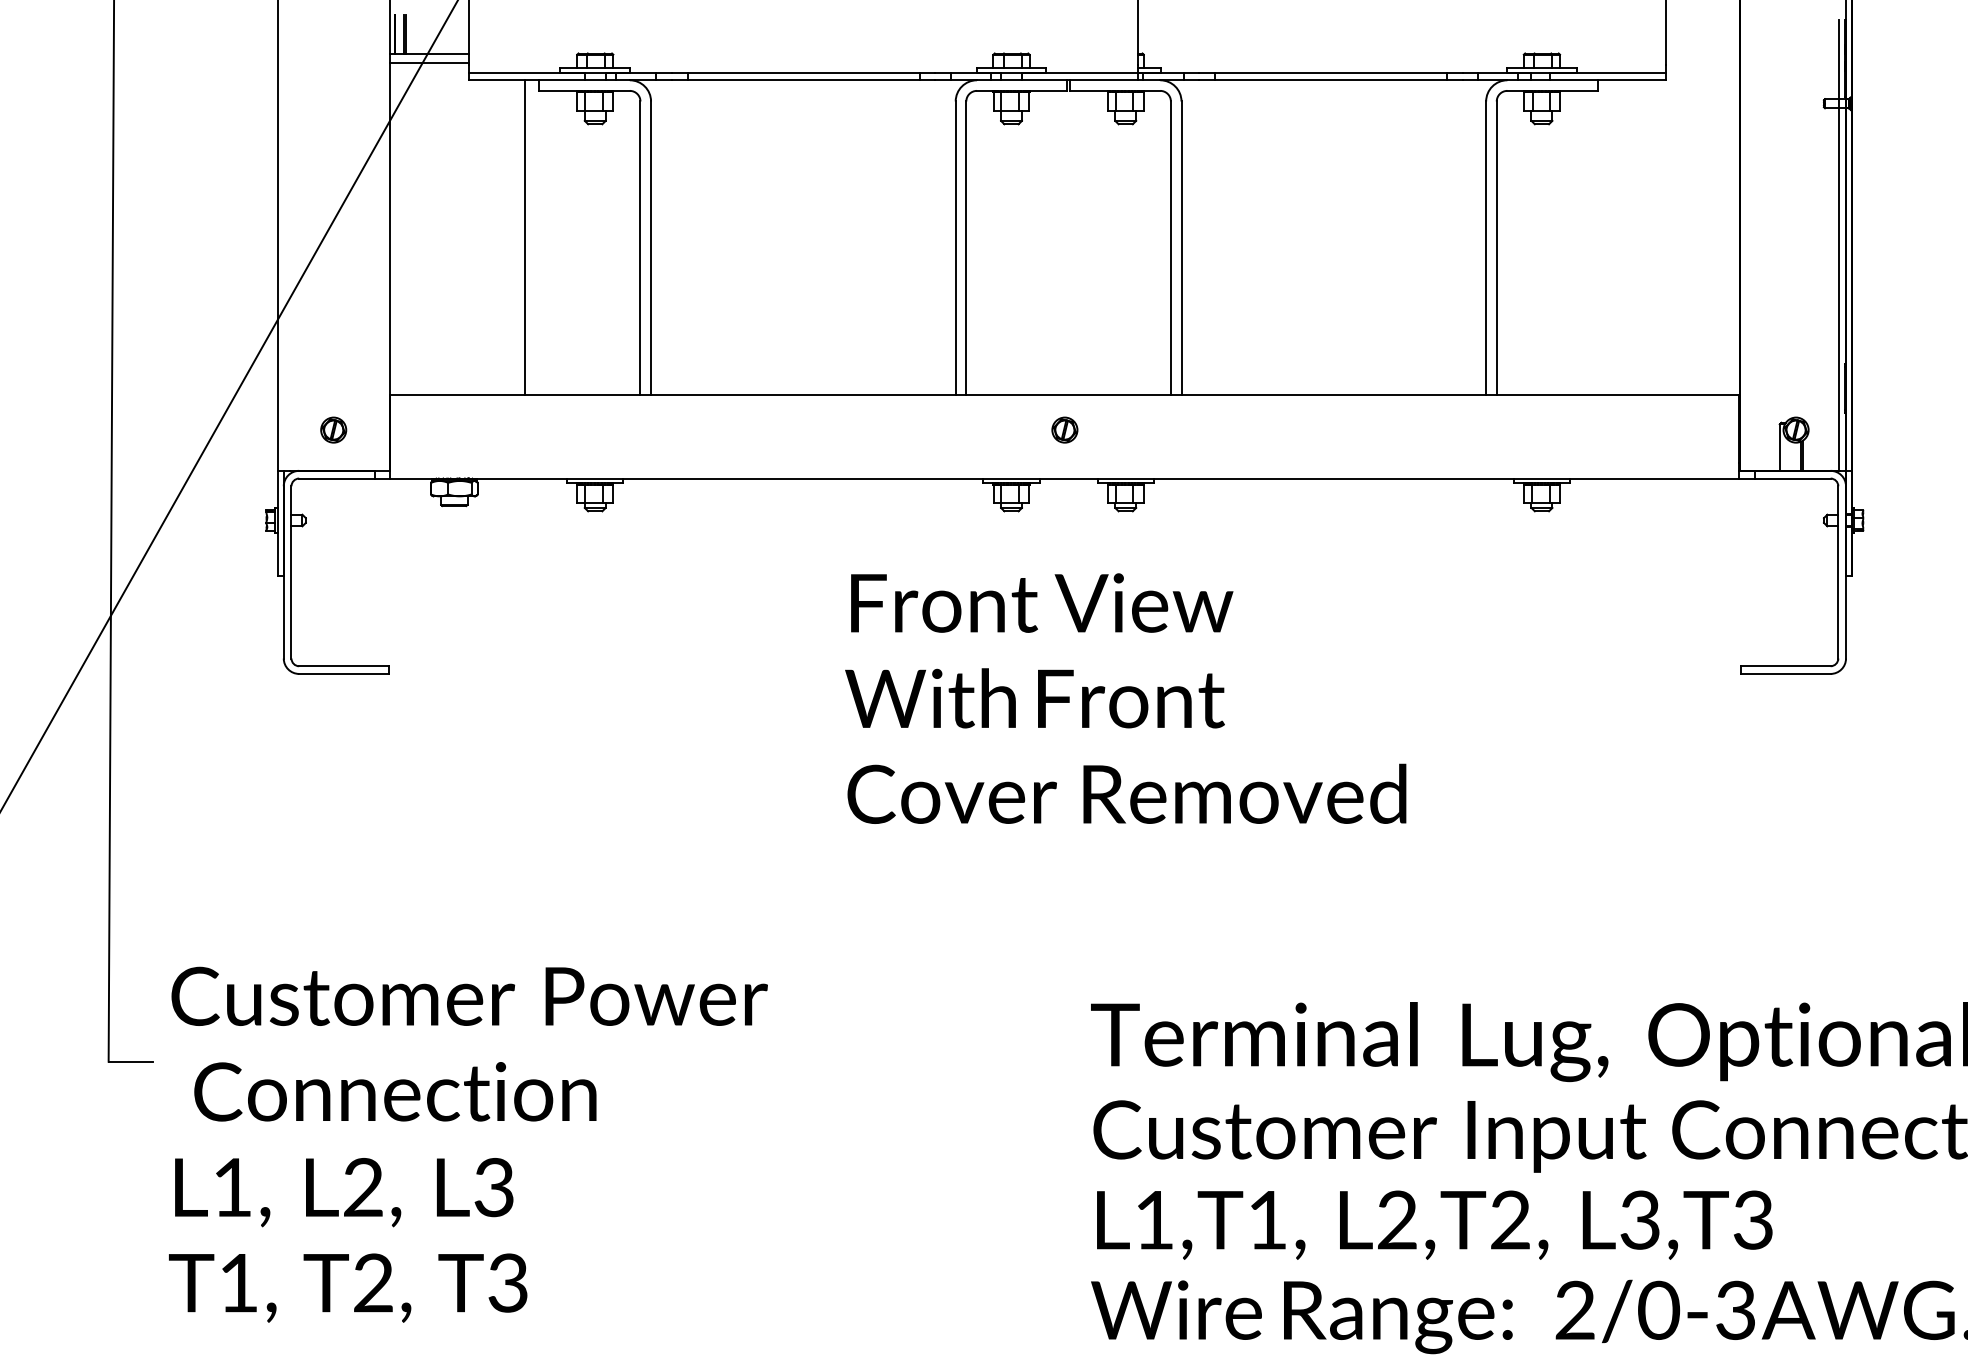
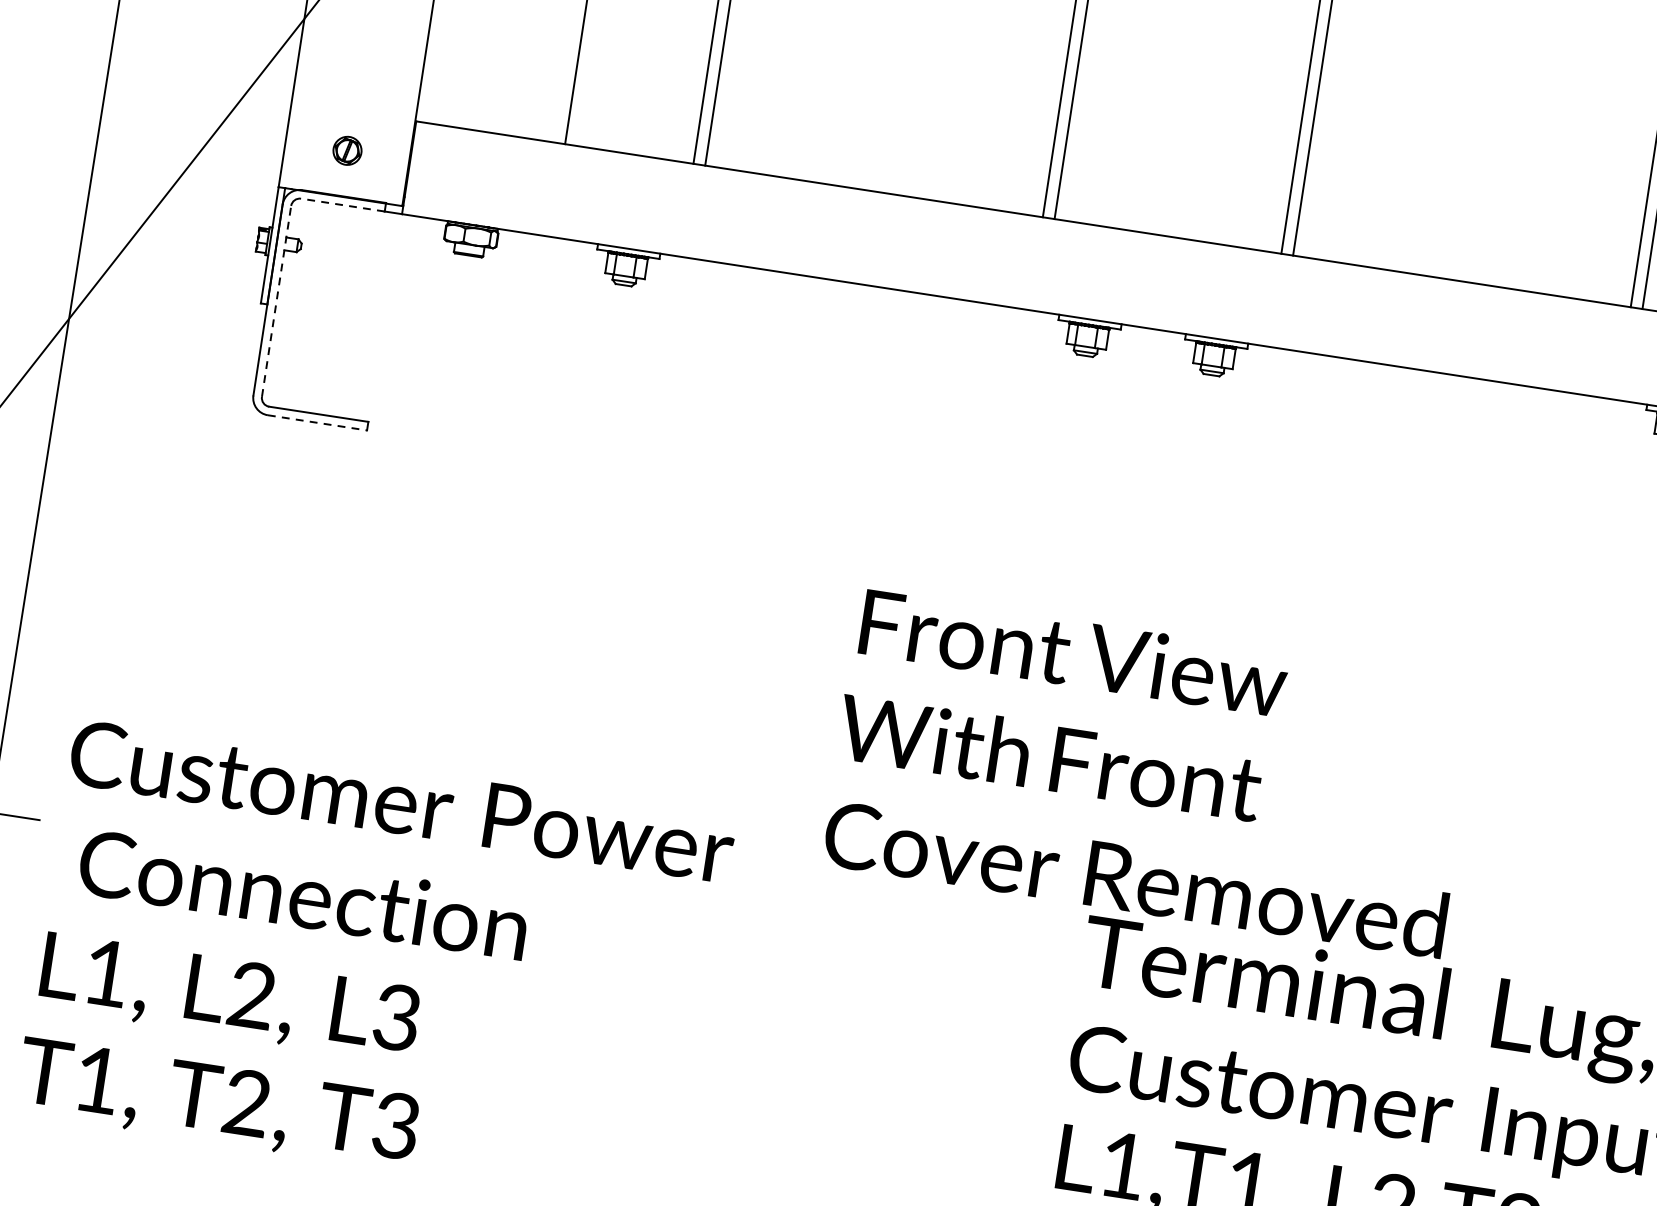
part: (1064, 429) -> (1157, 274), removed
line: (336, 478) -> (342, 204), solid -> dashed
line: (291, 571) -> (276, 300), solid -> dashed
line: (343, 673) -> (317, 422), solid -> dashed
text: (1125, 698) -> (1150, 773), moved

